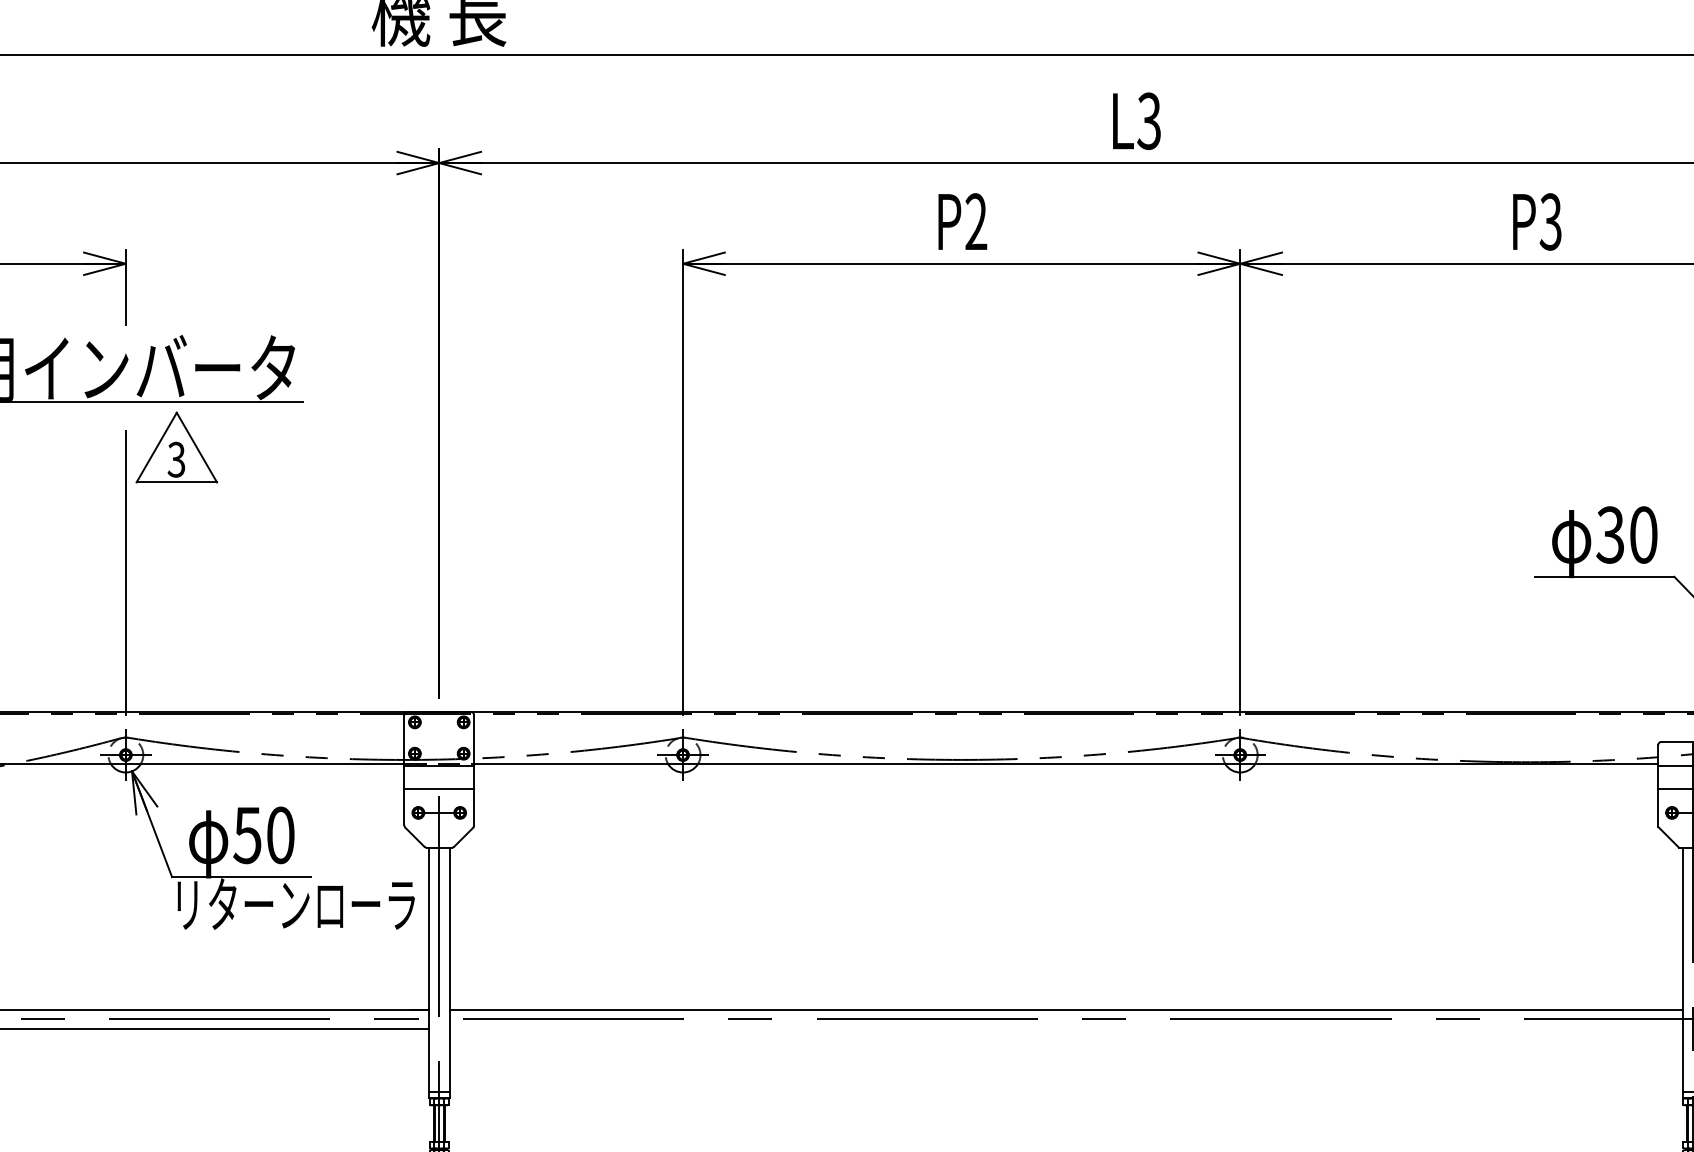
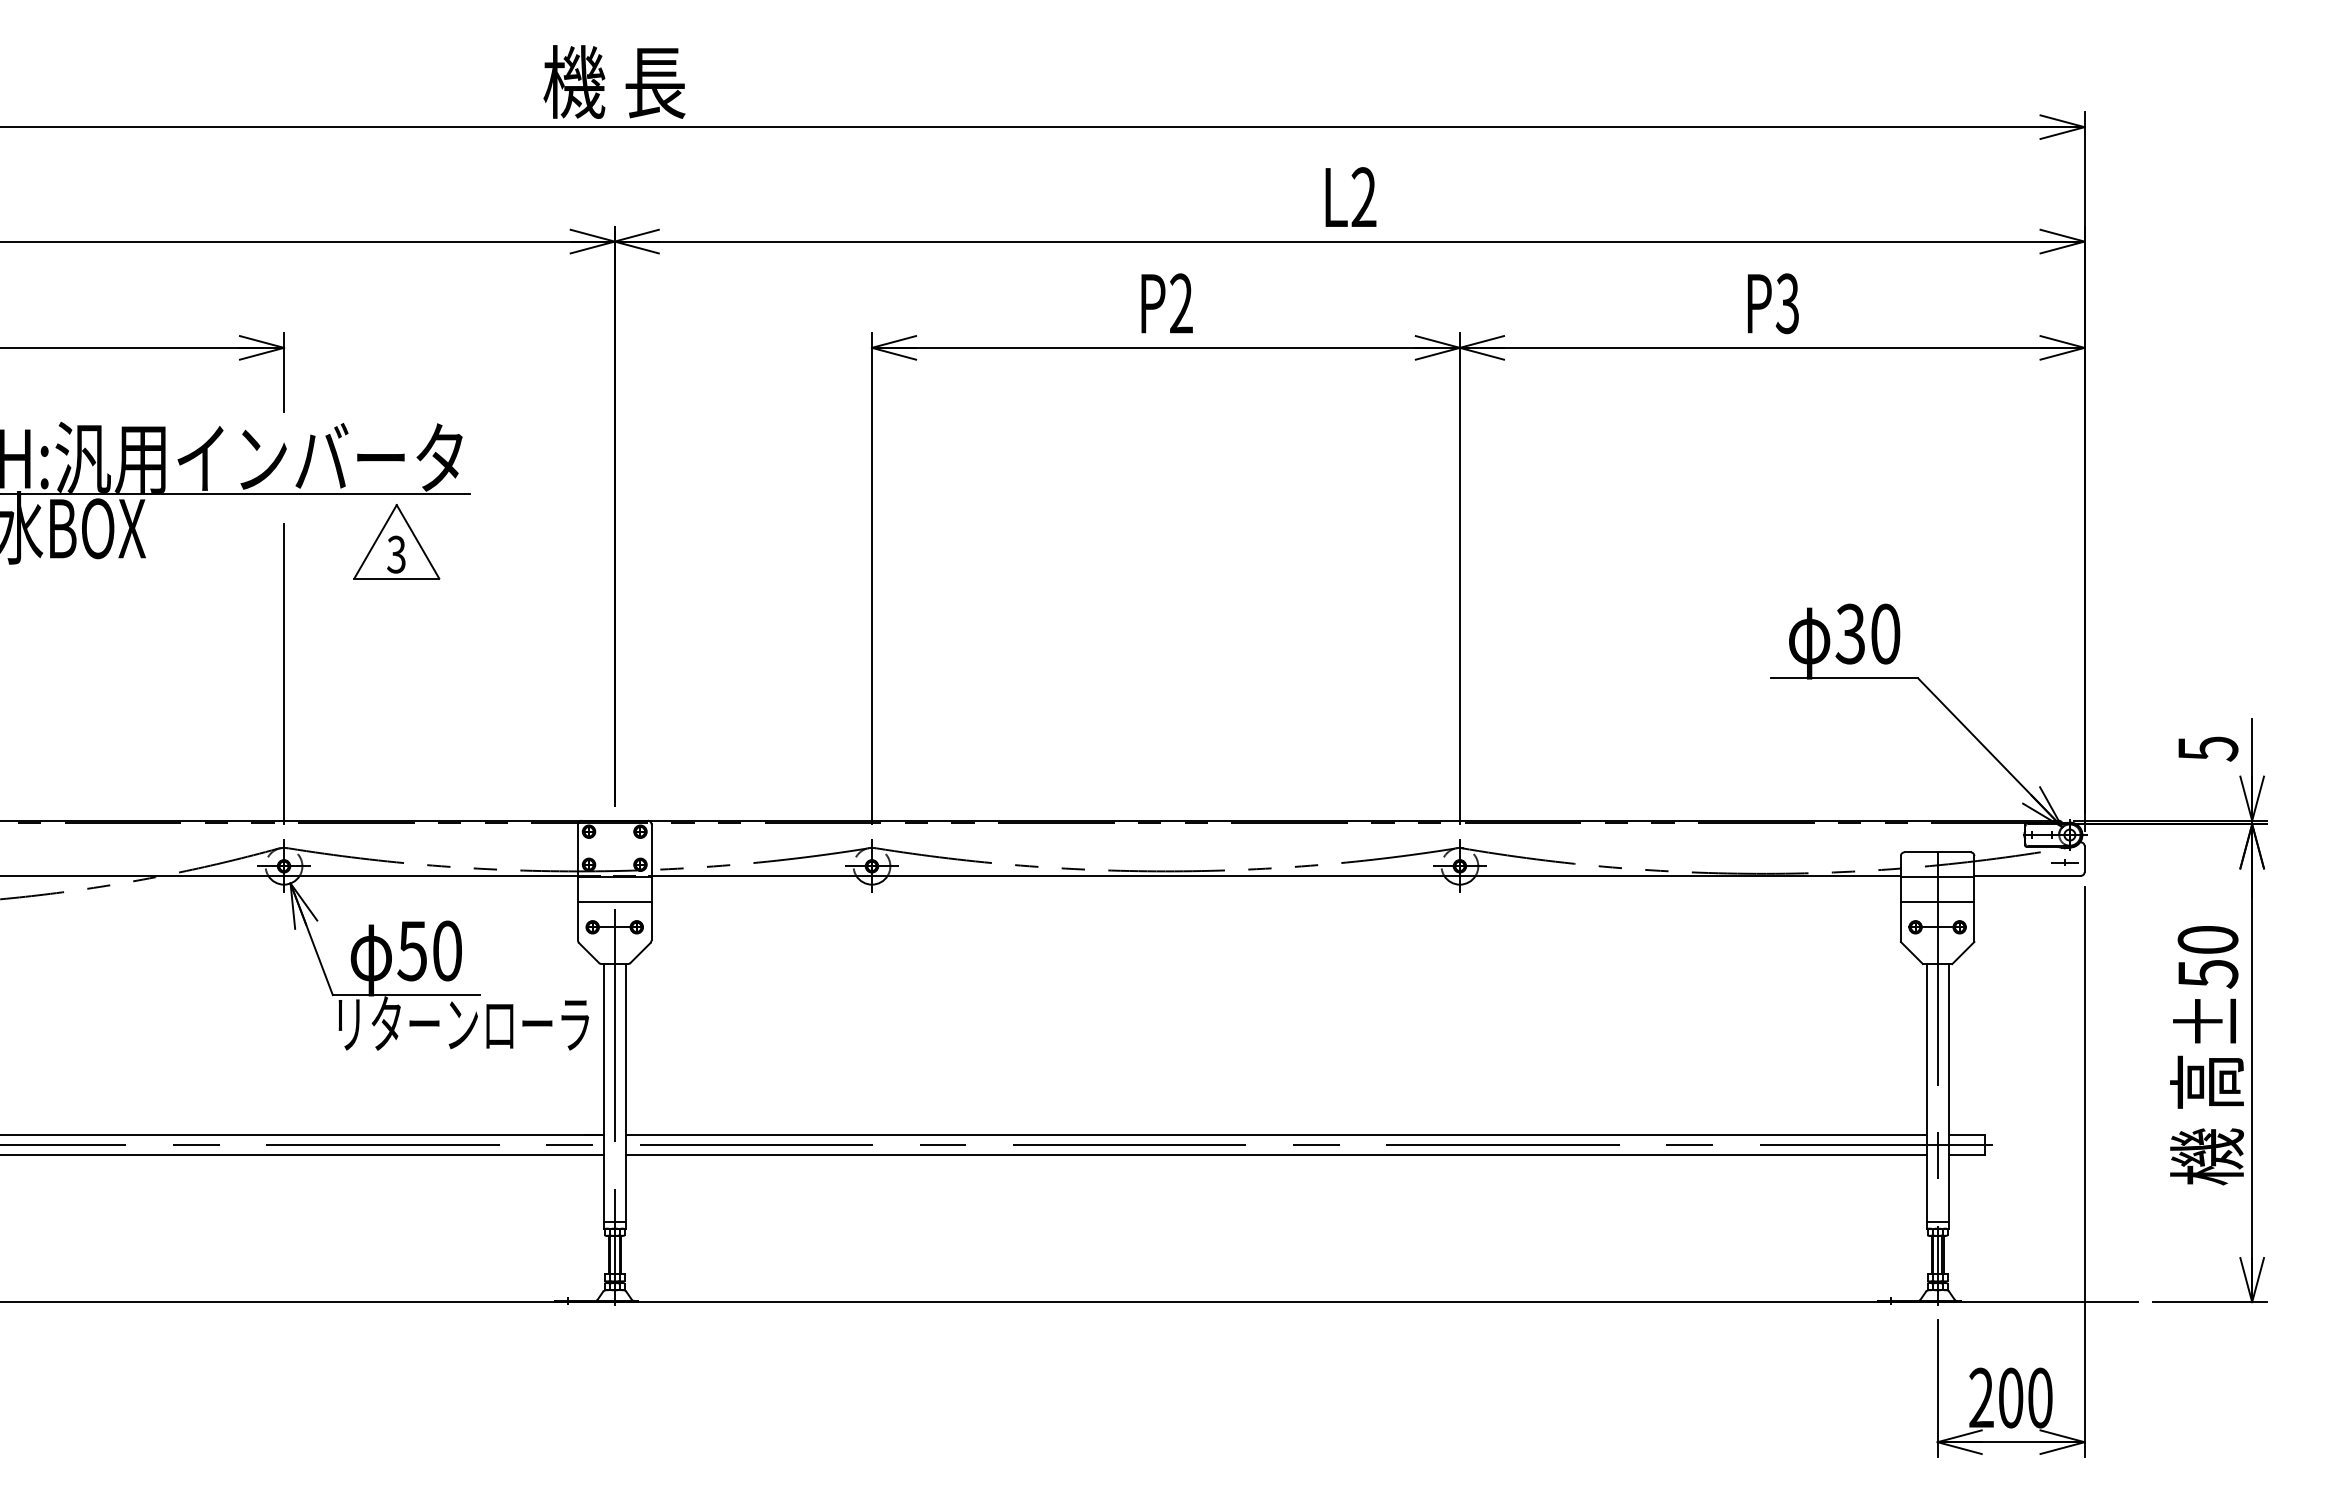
text: (1148, 121) -> (1363, 197), L3 -> L2
part: (176, 447) -> (396, 541), moved
line: (1065, 1029) -> (1275, 1155), added

